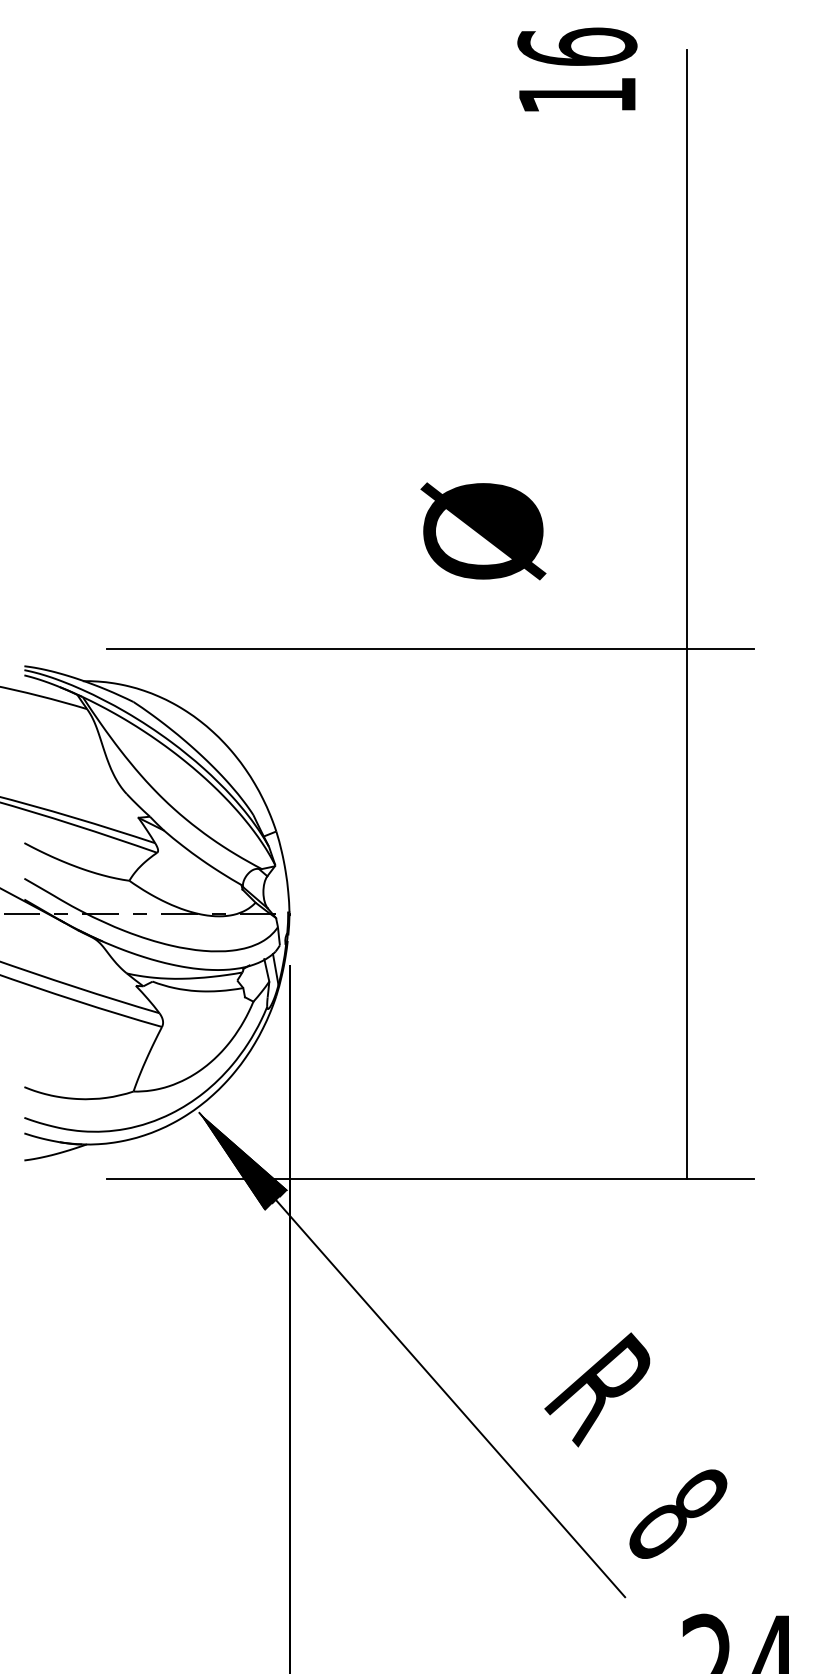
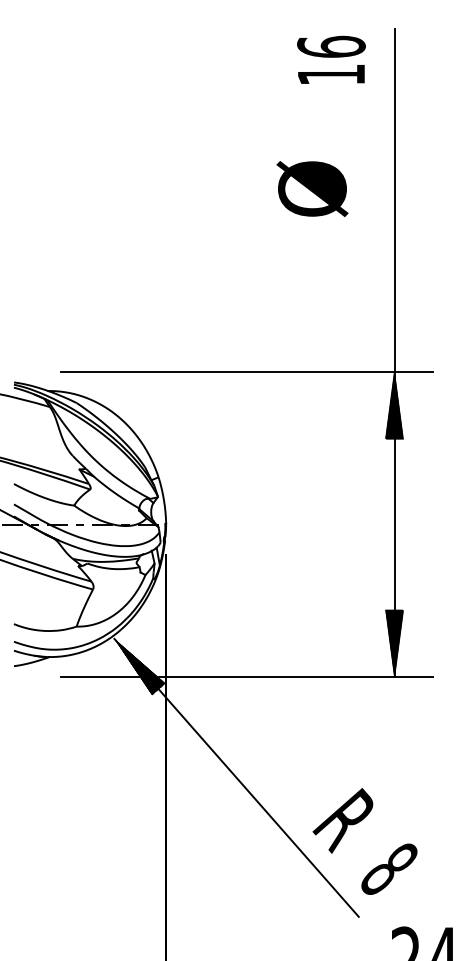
text: (577, 68) -> (331, 59), moved
text: (483, 530) -> (312, 188), moved
hatch: (687, 706) -> (394, 405), added
hatch: (687, 1120) -> (394, 643), added
text: (596, 1389) -> (342, 820), moved

